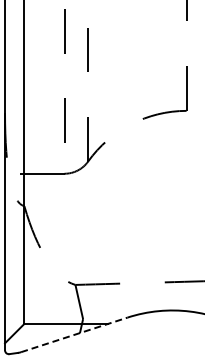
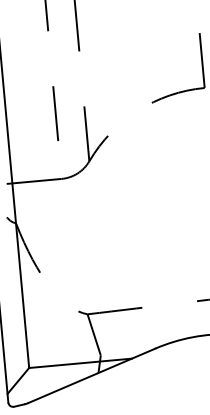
line: (74, 334) -> (91, 375), dashed -> solid

